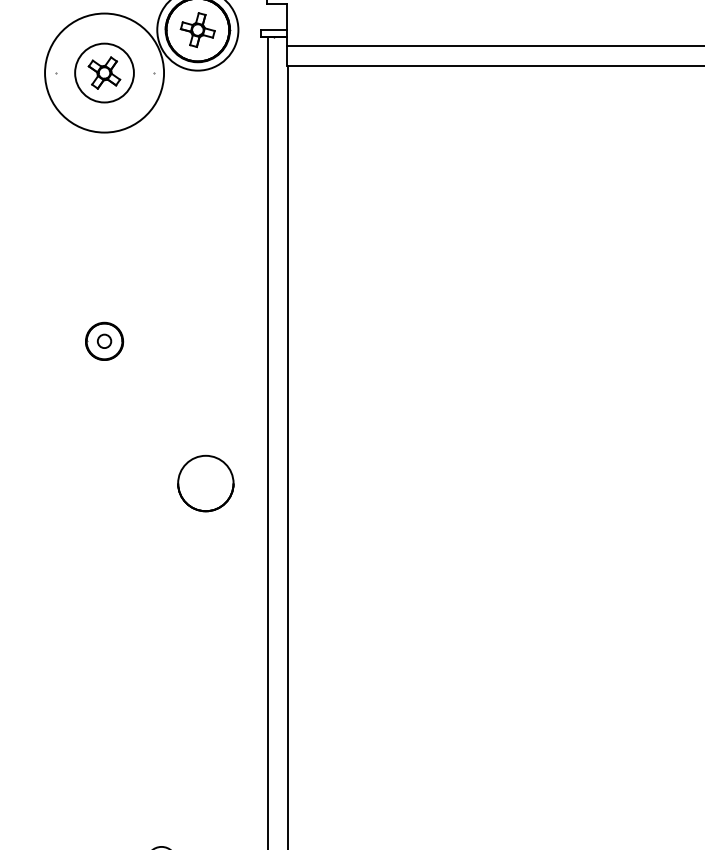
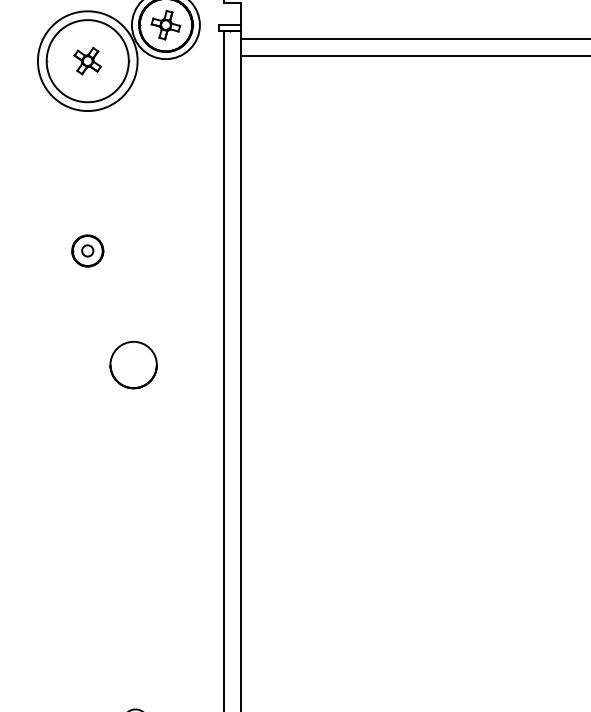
circle: (104, 73) -> (87, 61), size x1.67
part: (104, 340) -> (87, 250), moved
part: (205, 482) -> (133, 364), moved

